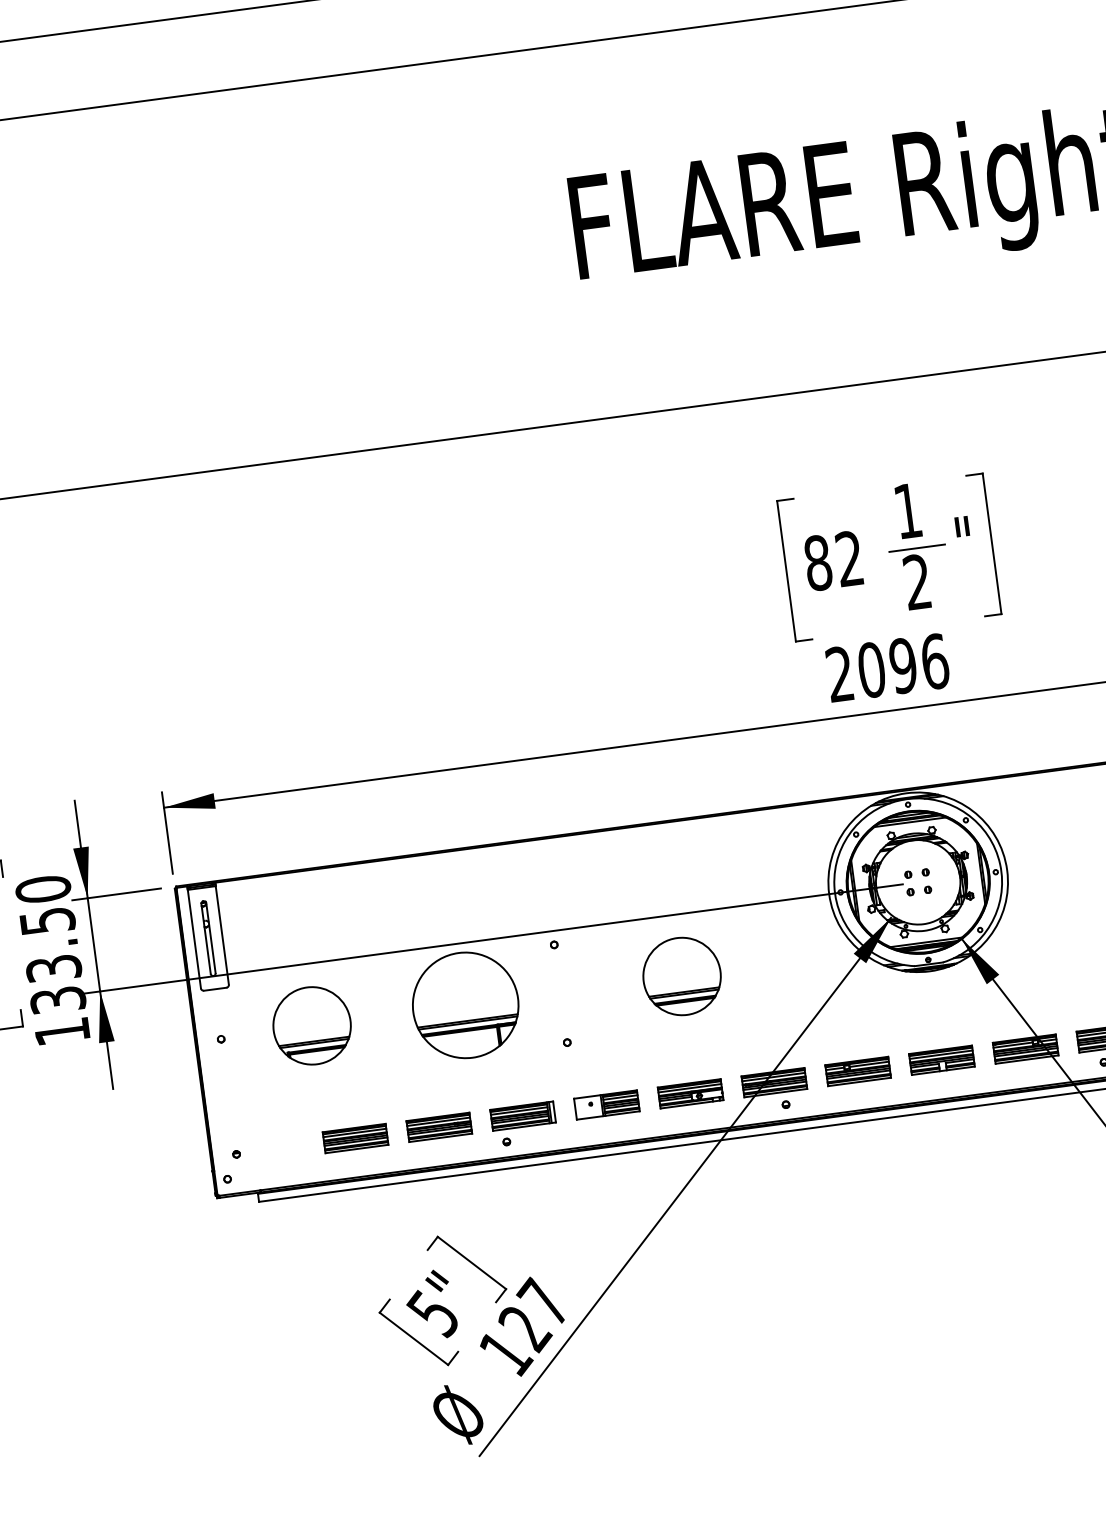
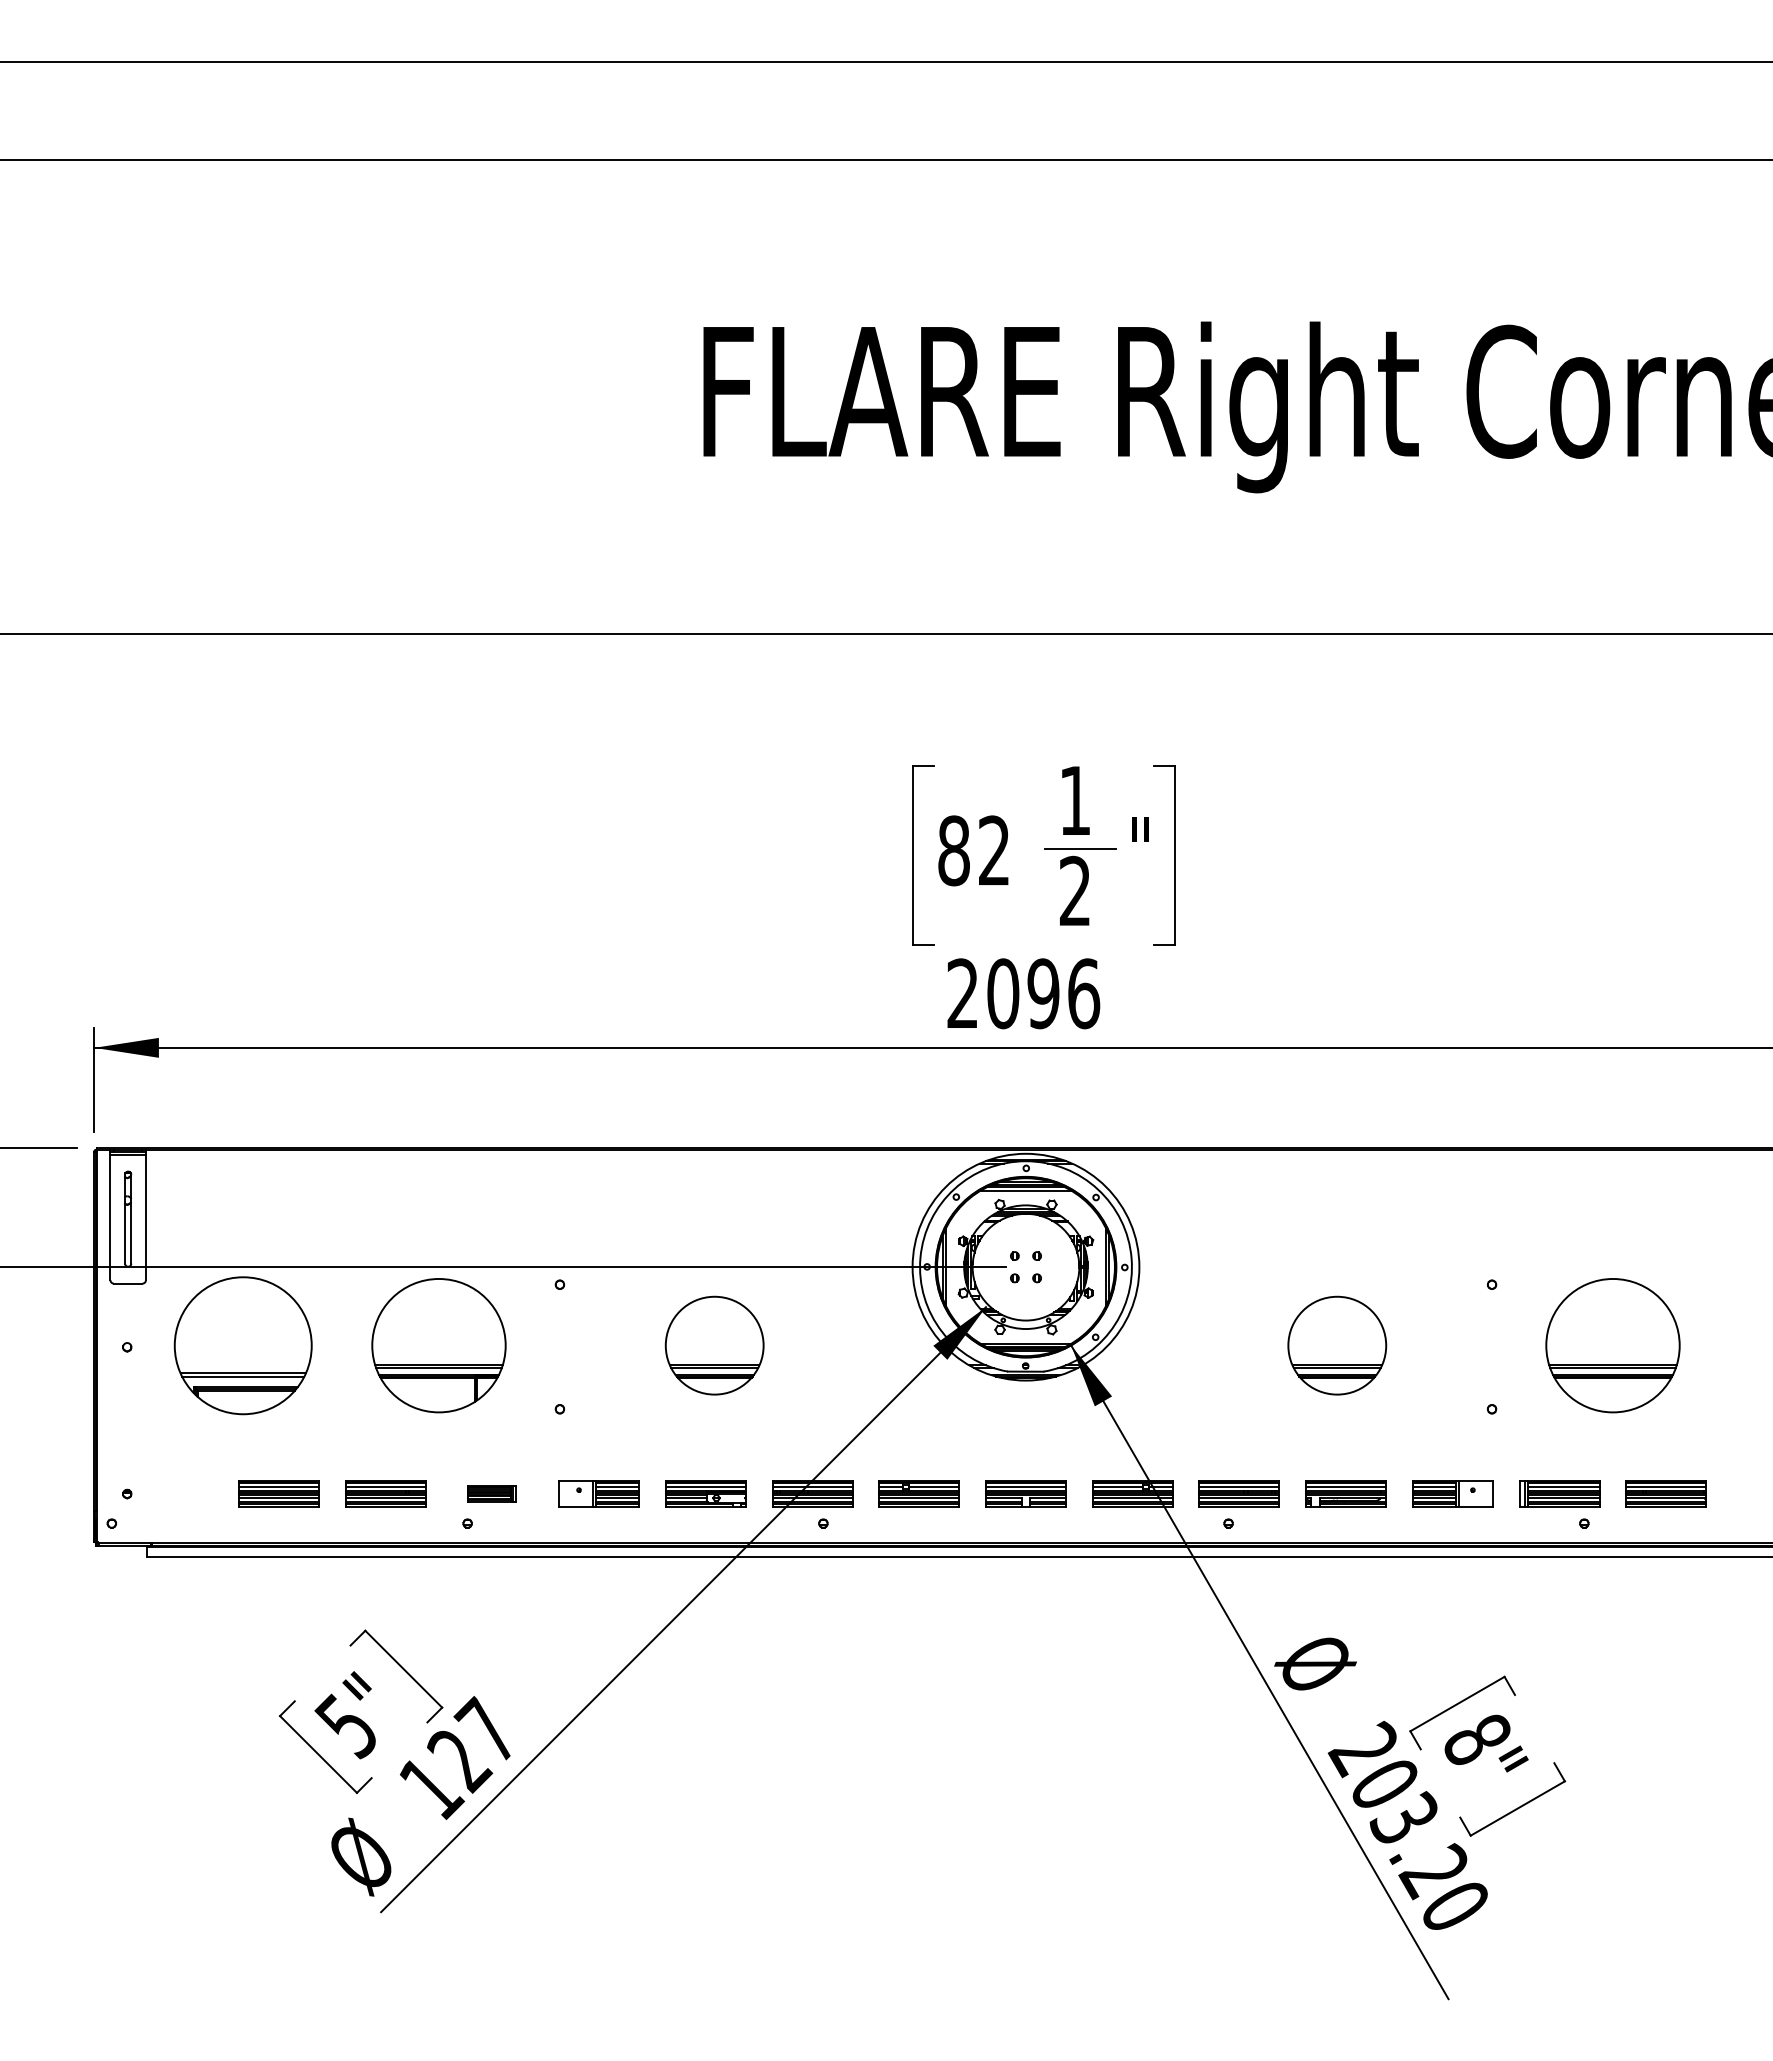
part: (312, 1025) -> (243, 1345), size x1.4
part: (522, 1115) -> (491, 1493), size x0.6

